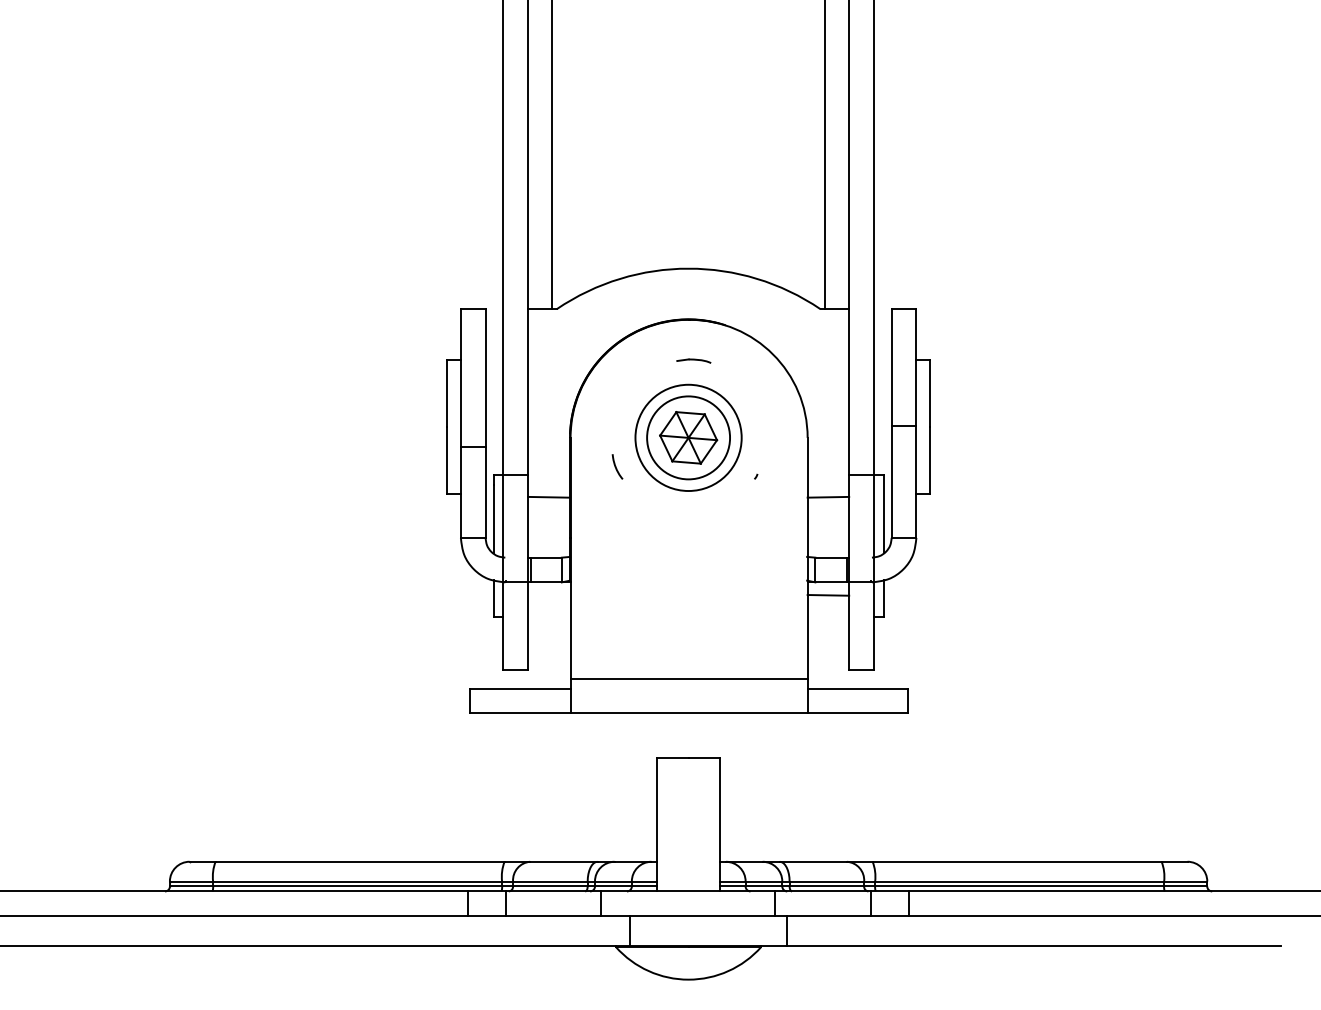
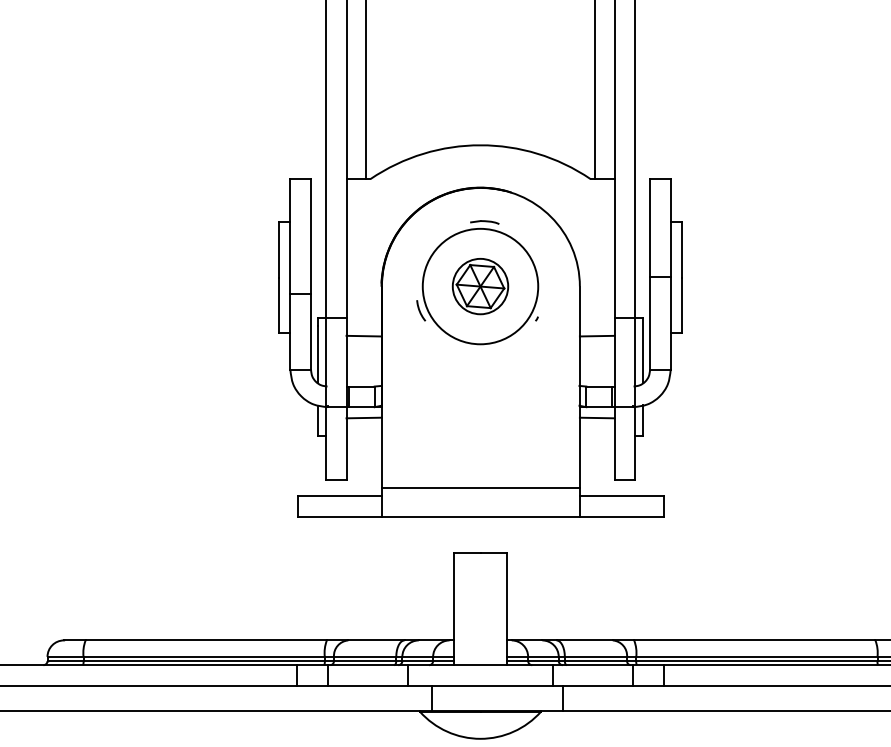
circle: (688, 437) -> (480, 286), size x0.62
circle: (688, 437) -> (480, 286), size x1.67
line: (549, 594) -> (364, 417), added

